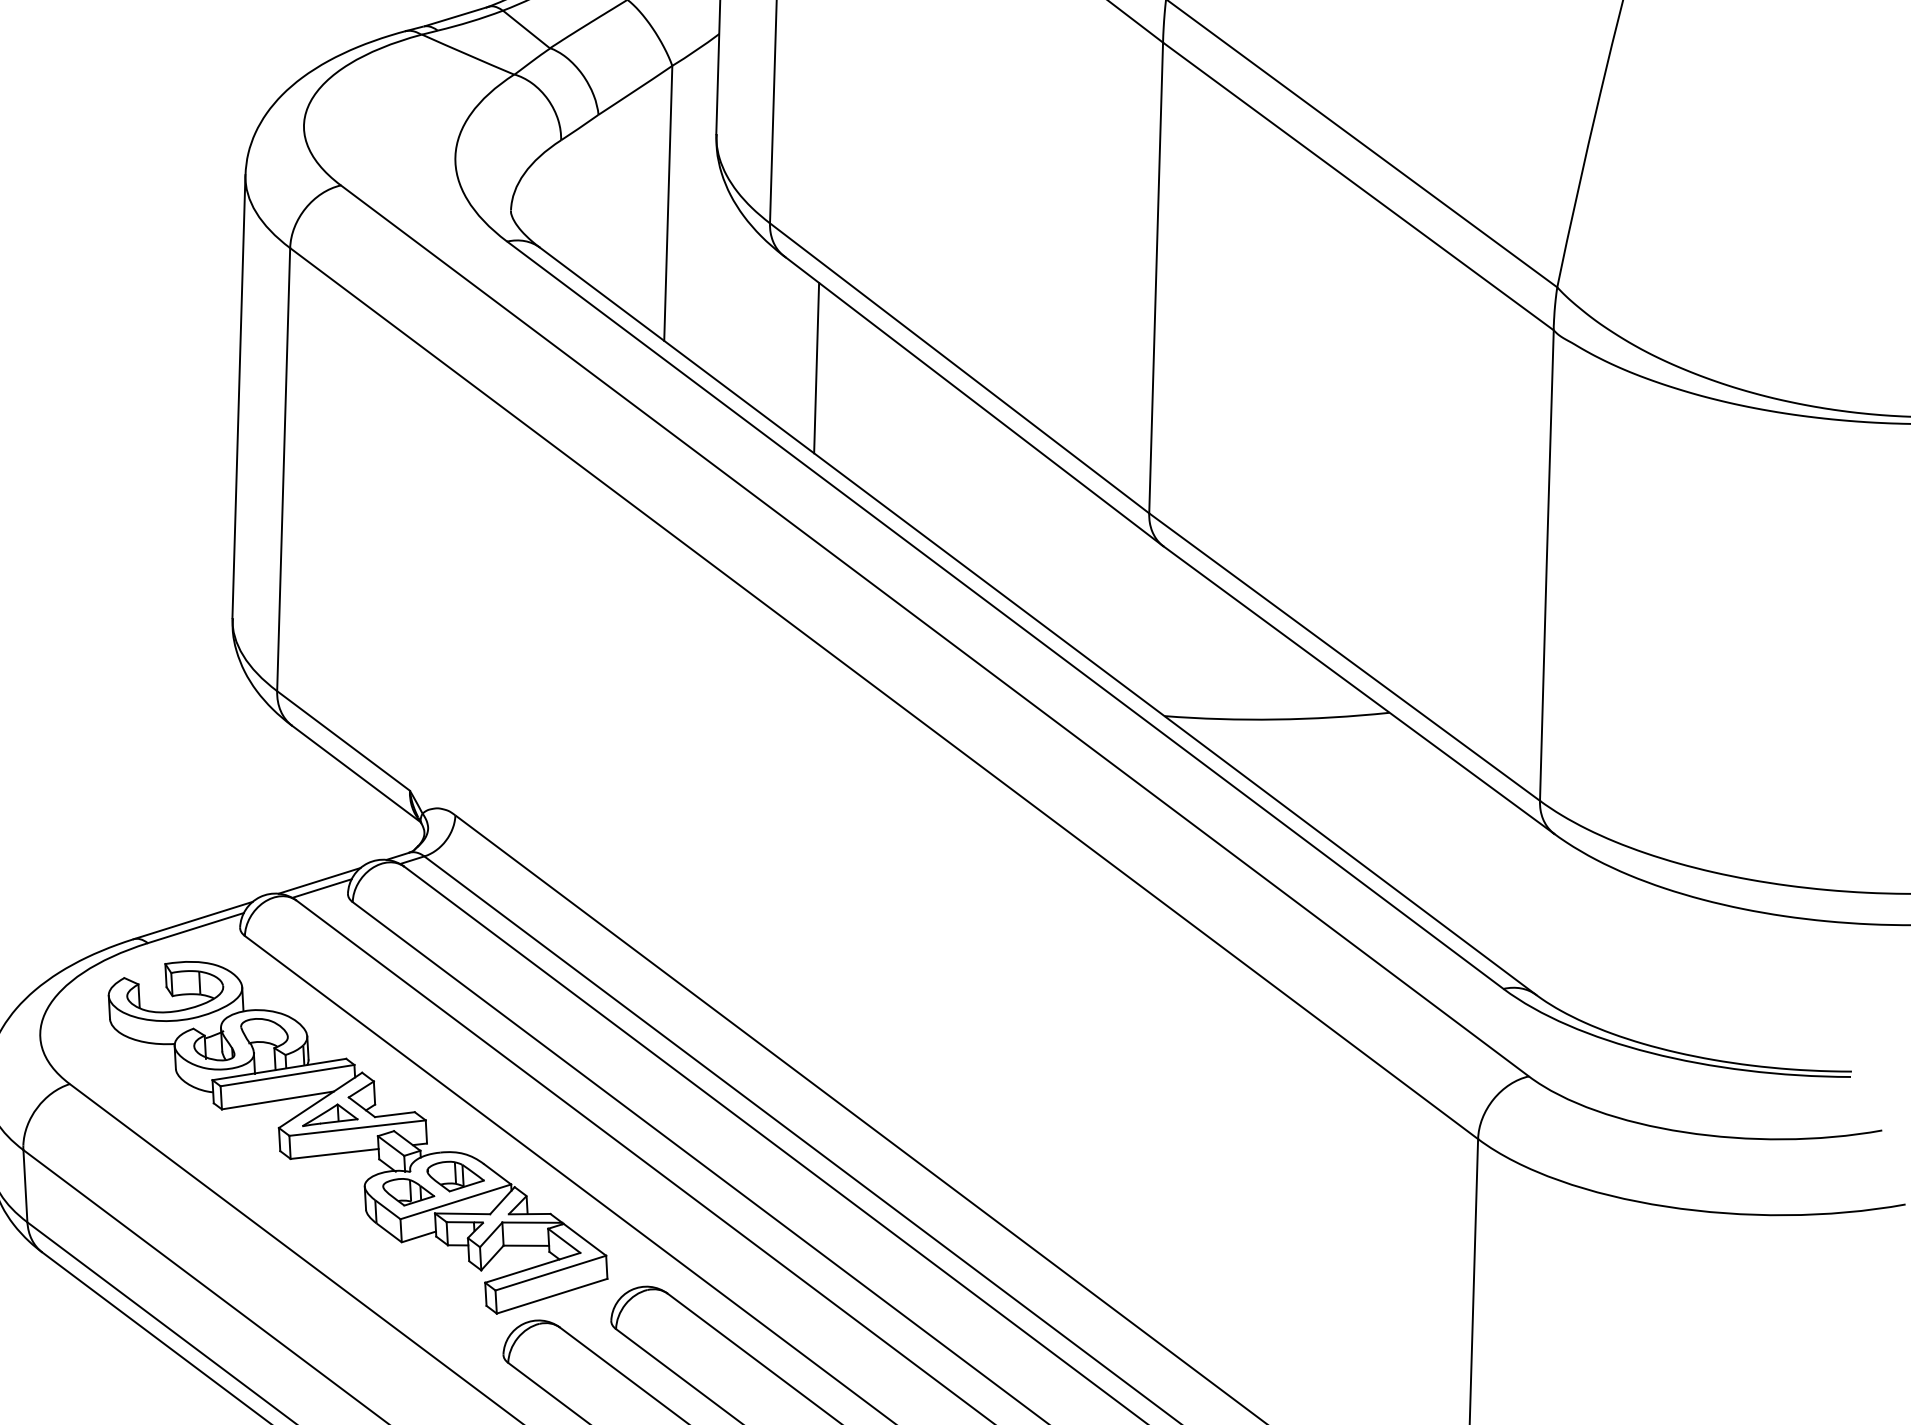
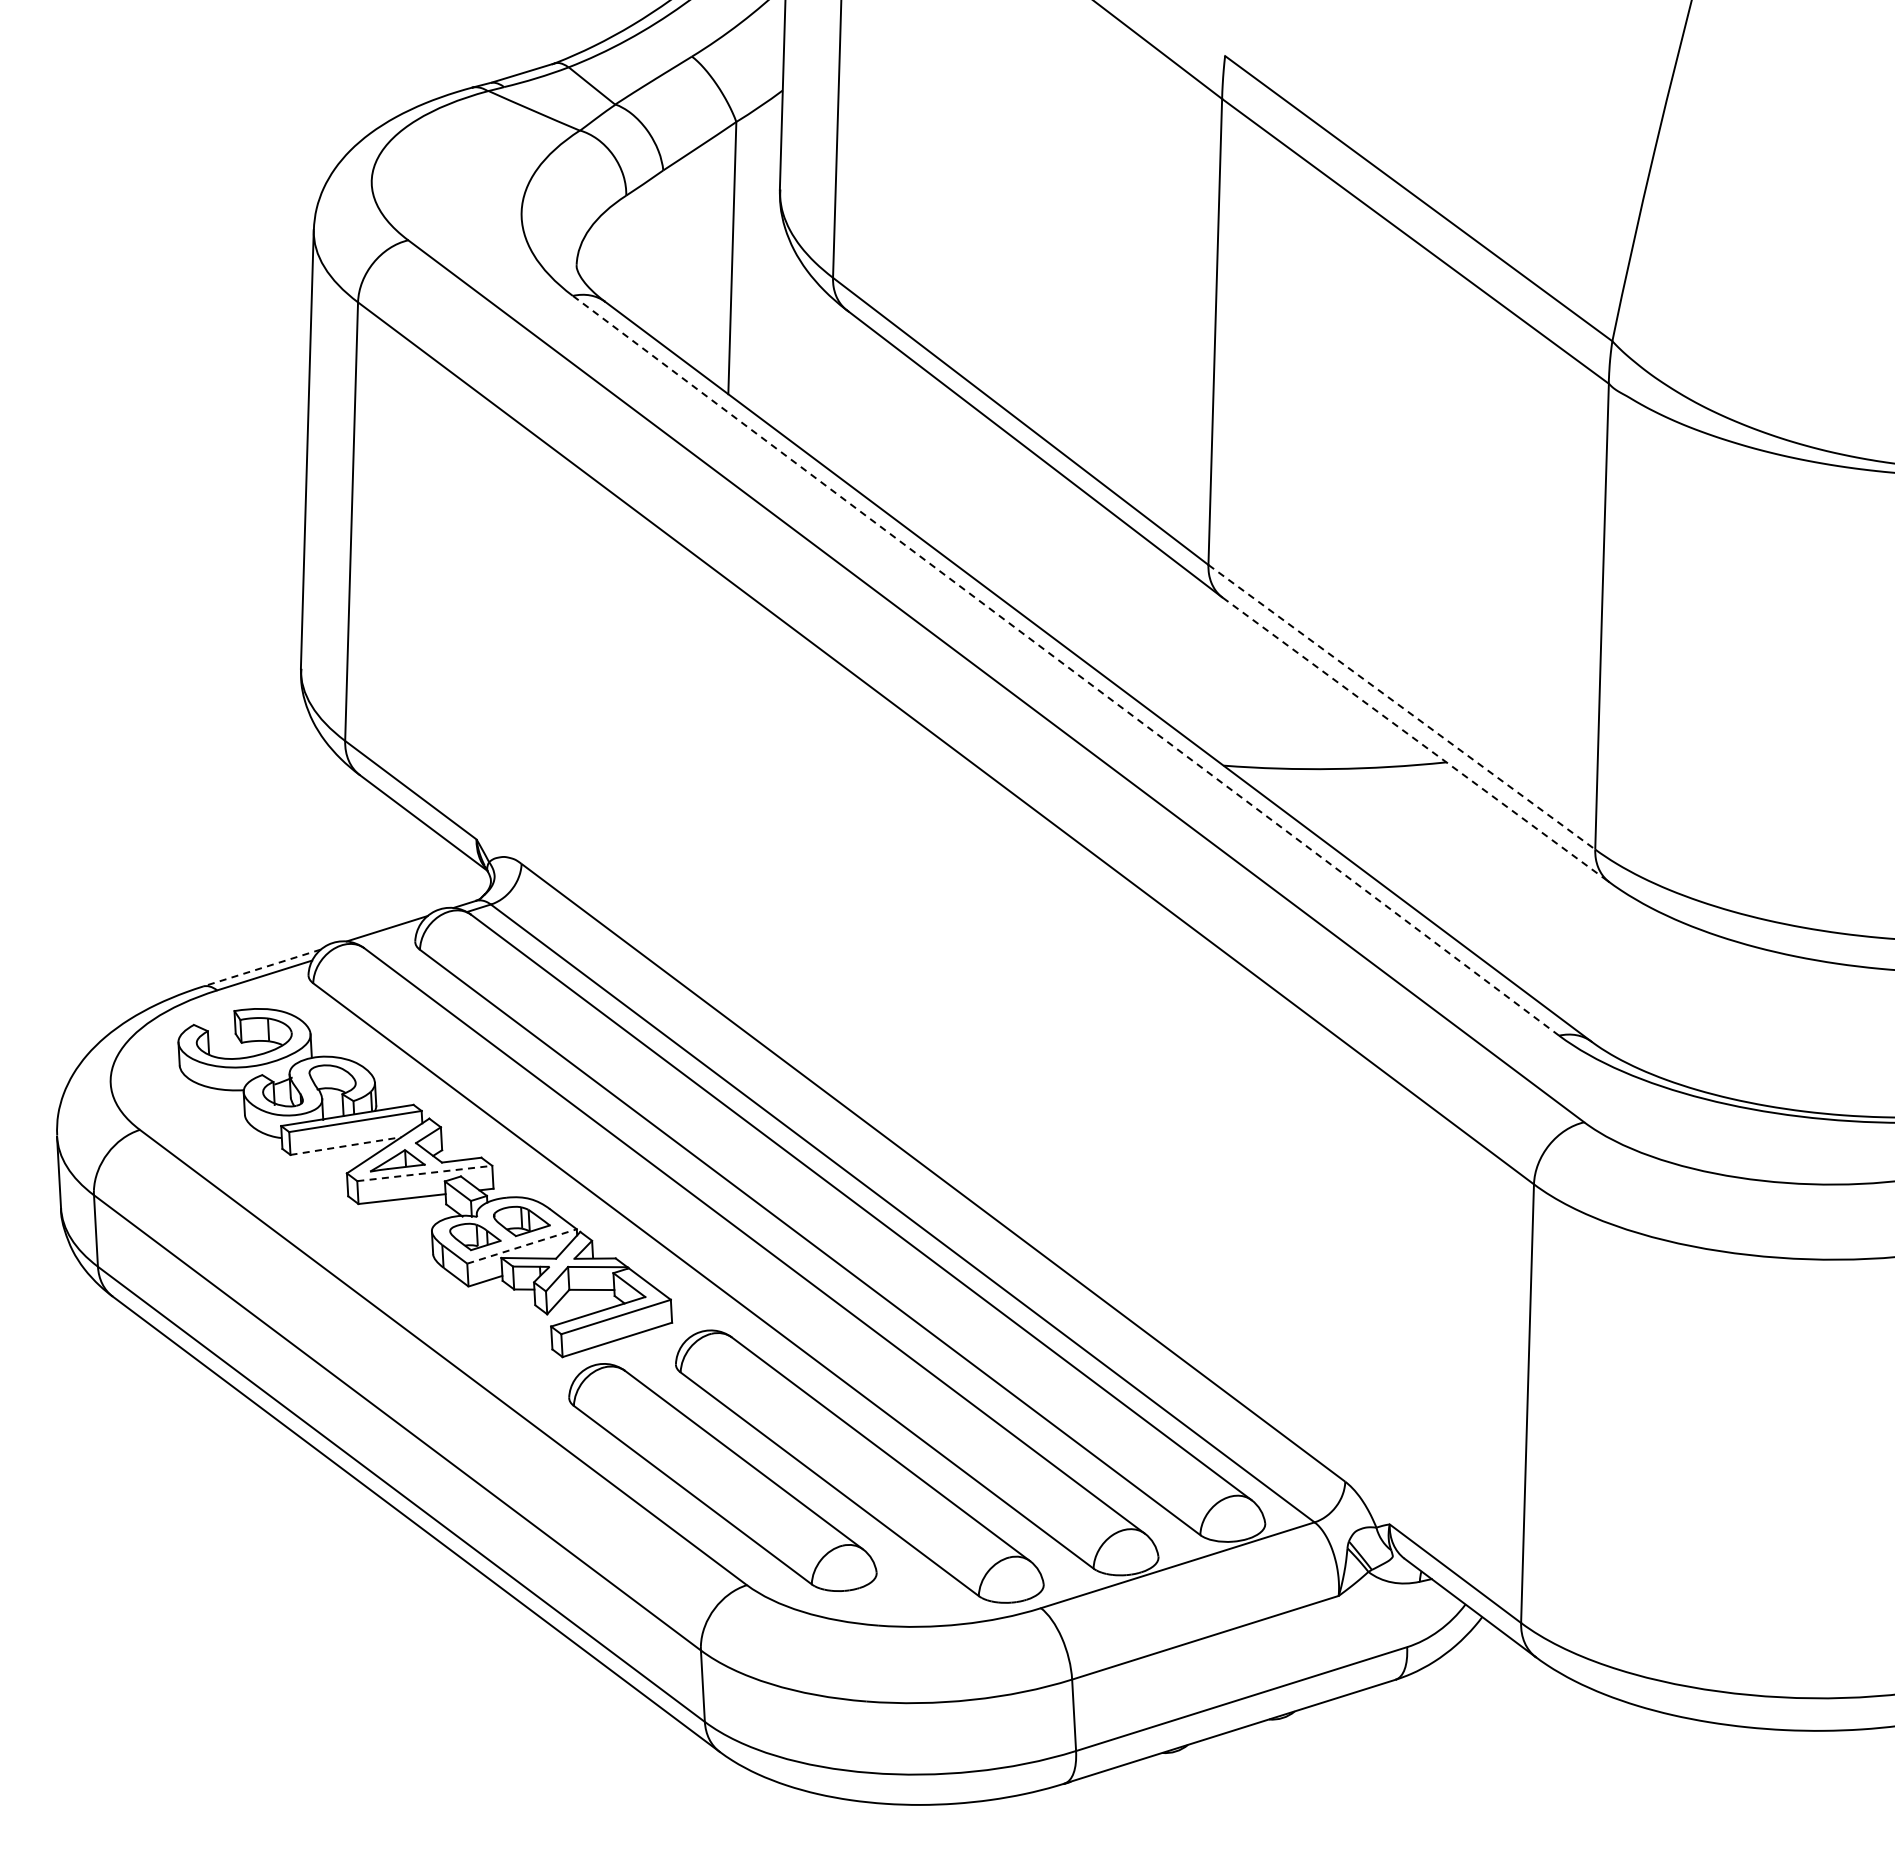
line: (815, 367) -> (878, 420), removed
line: (1004, 614) -> (1065, 665), solid -> dashed
line: (1345, 657) -> (1402, 707), solid -> dashed
line: (1359, 690) -> (1416, 740), solid -> dashed
line: (321, 888) -> (389, 936), removed
line: (193, 921) -> (262, 968), solid -> dashed
line: (278, 1100) -> (346, 1146), solid -> dashed
line: (357, 1128) -> (424, 1173), solid -> dashed
line: (456, 1201) -> (522, 1246), solid -> dashed

